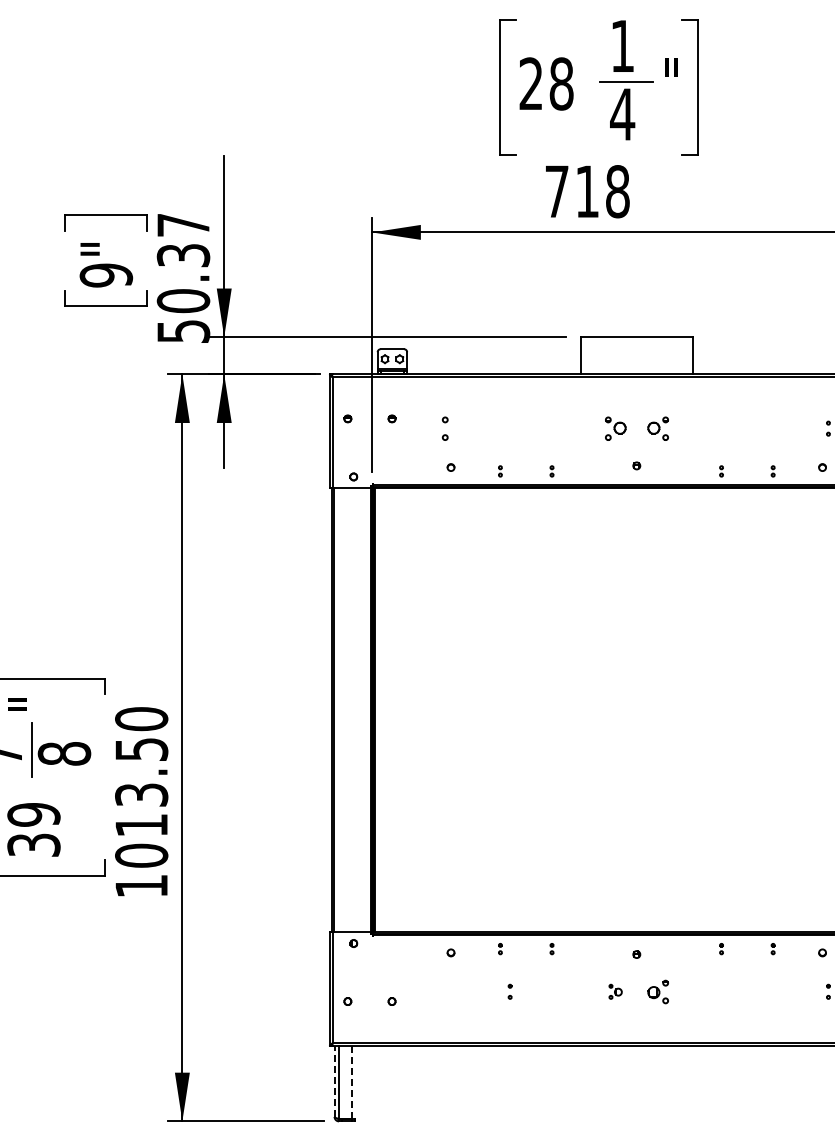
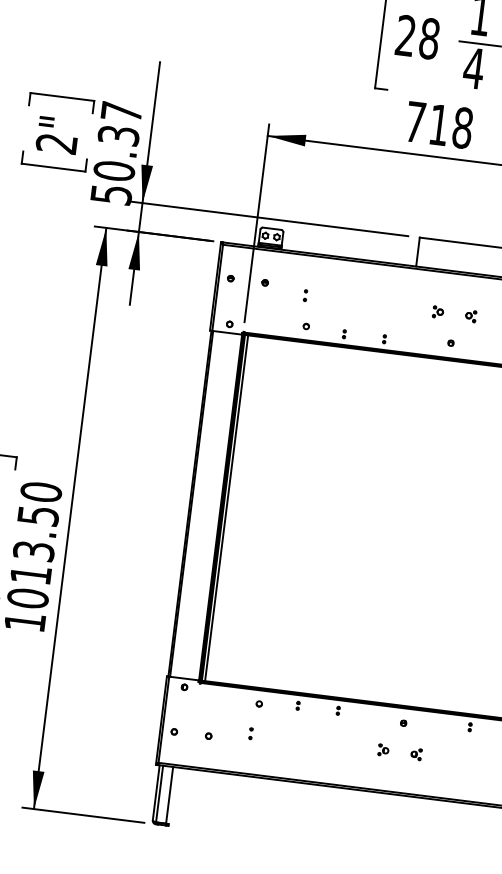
text: (106, 275) -> (56, 143), 9" -> 2"
part: (444, 428) -> (305, 295), size x0.62
part: (615, 428) -> (438, 312), size x0.62
part: (657, 428) -> (470, 316), size x0.62
line: (378, 710) -> (226, 508), added
part: (509, 991) -> (250, 733), moved
part: (657, 991) -> (416, 754), size x0.62
line: (334, 1081) -> (156, 792), dashed -> solid
line: (351, 1082) -> (169, 795), dashed -> solid

